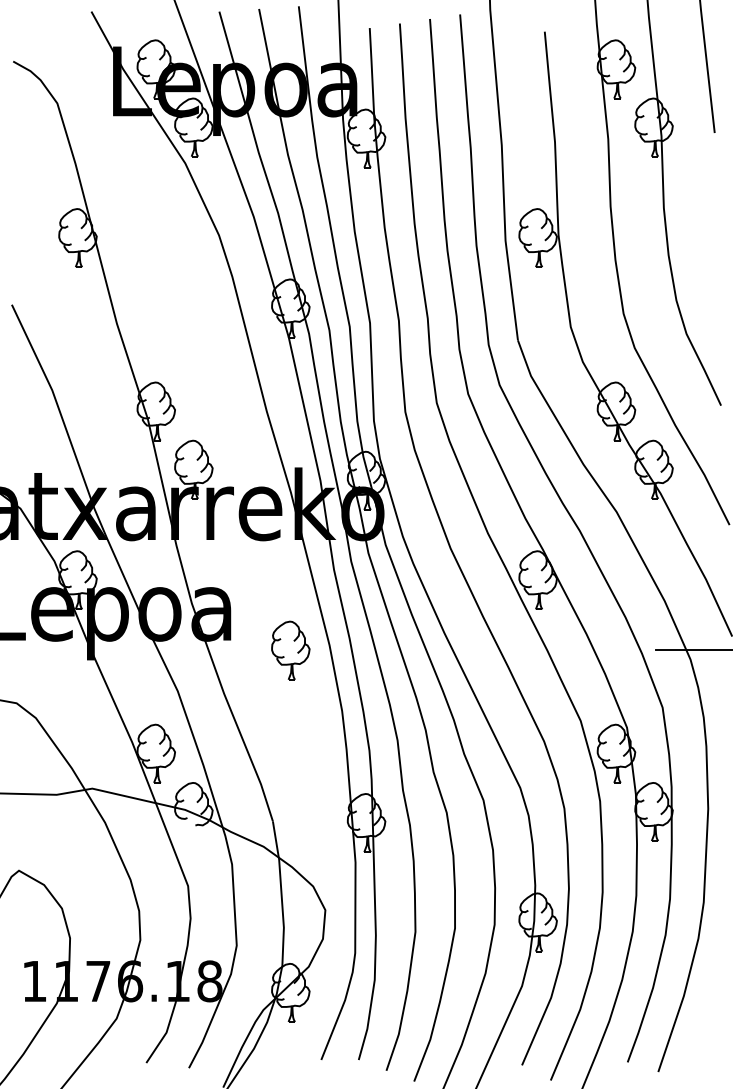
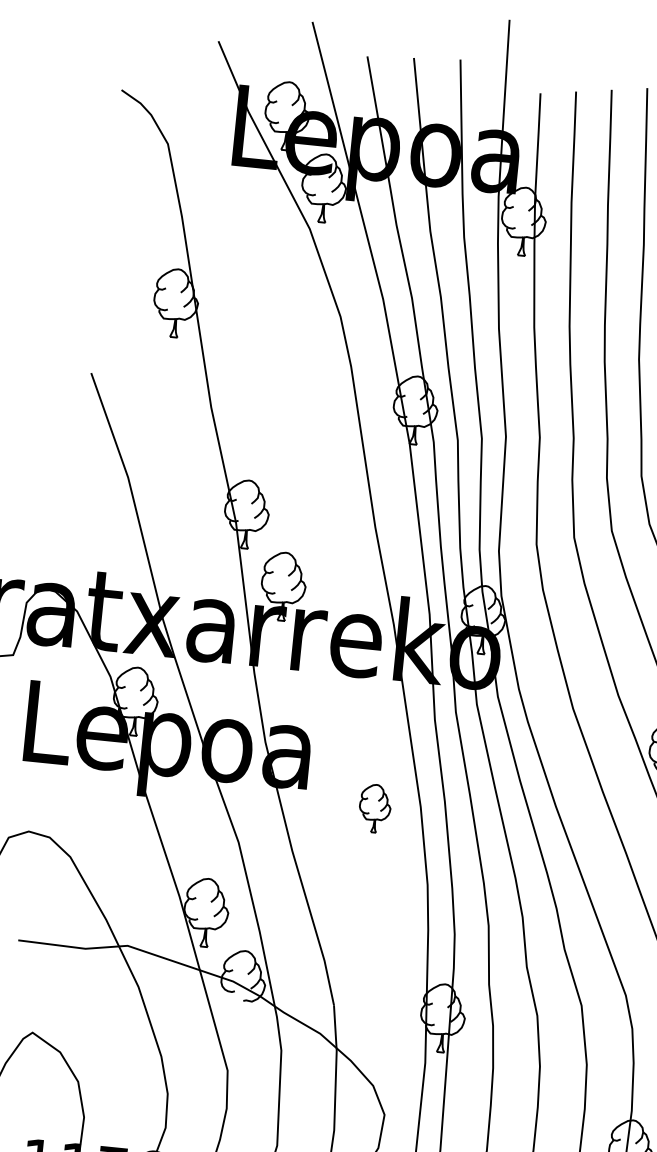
part: (290, 650) -> (374, 808), size x0.7

